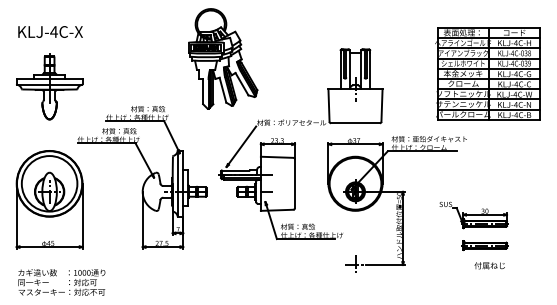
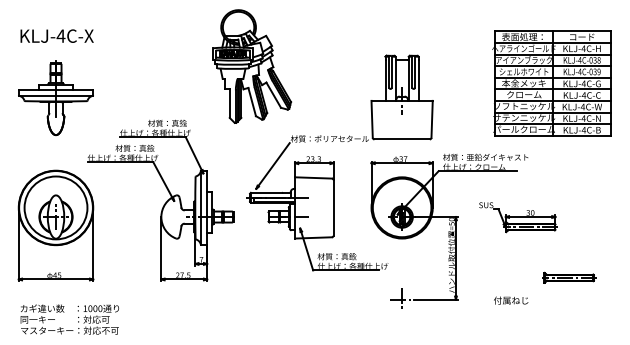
part: (473, 215) -> (517, 217), moved
part: (484, 245) -> (568, 277), moved
text: (489, 265) -> (510, 300), moved

